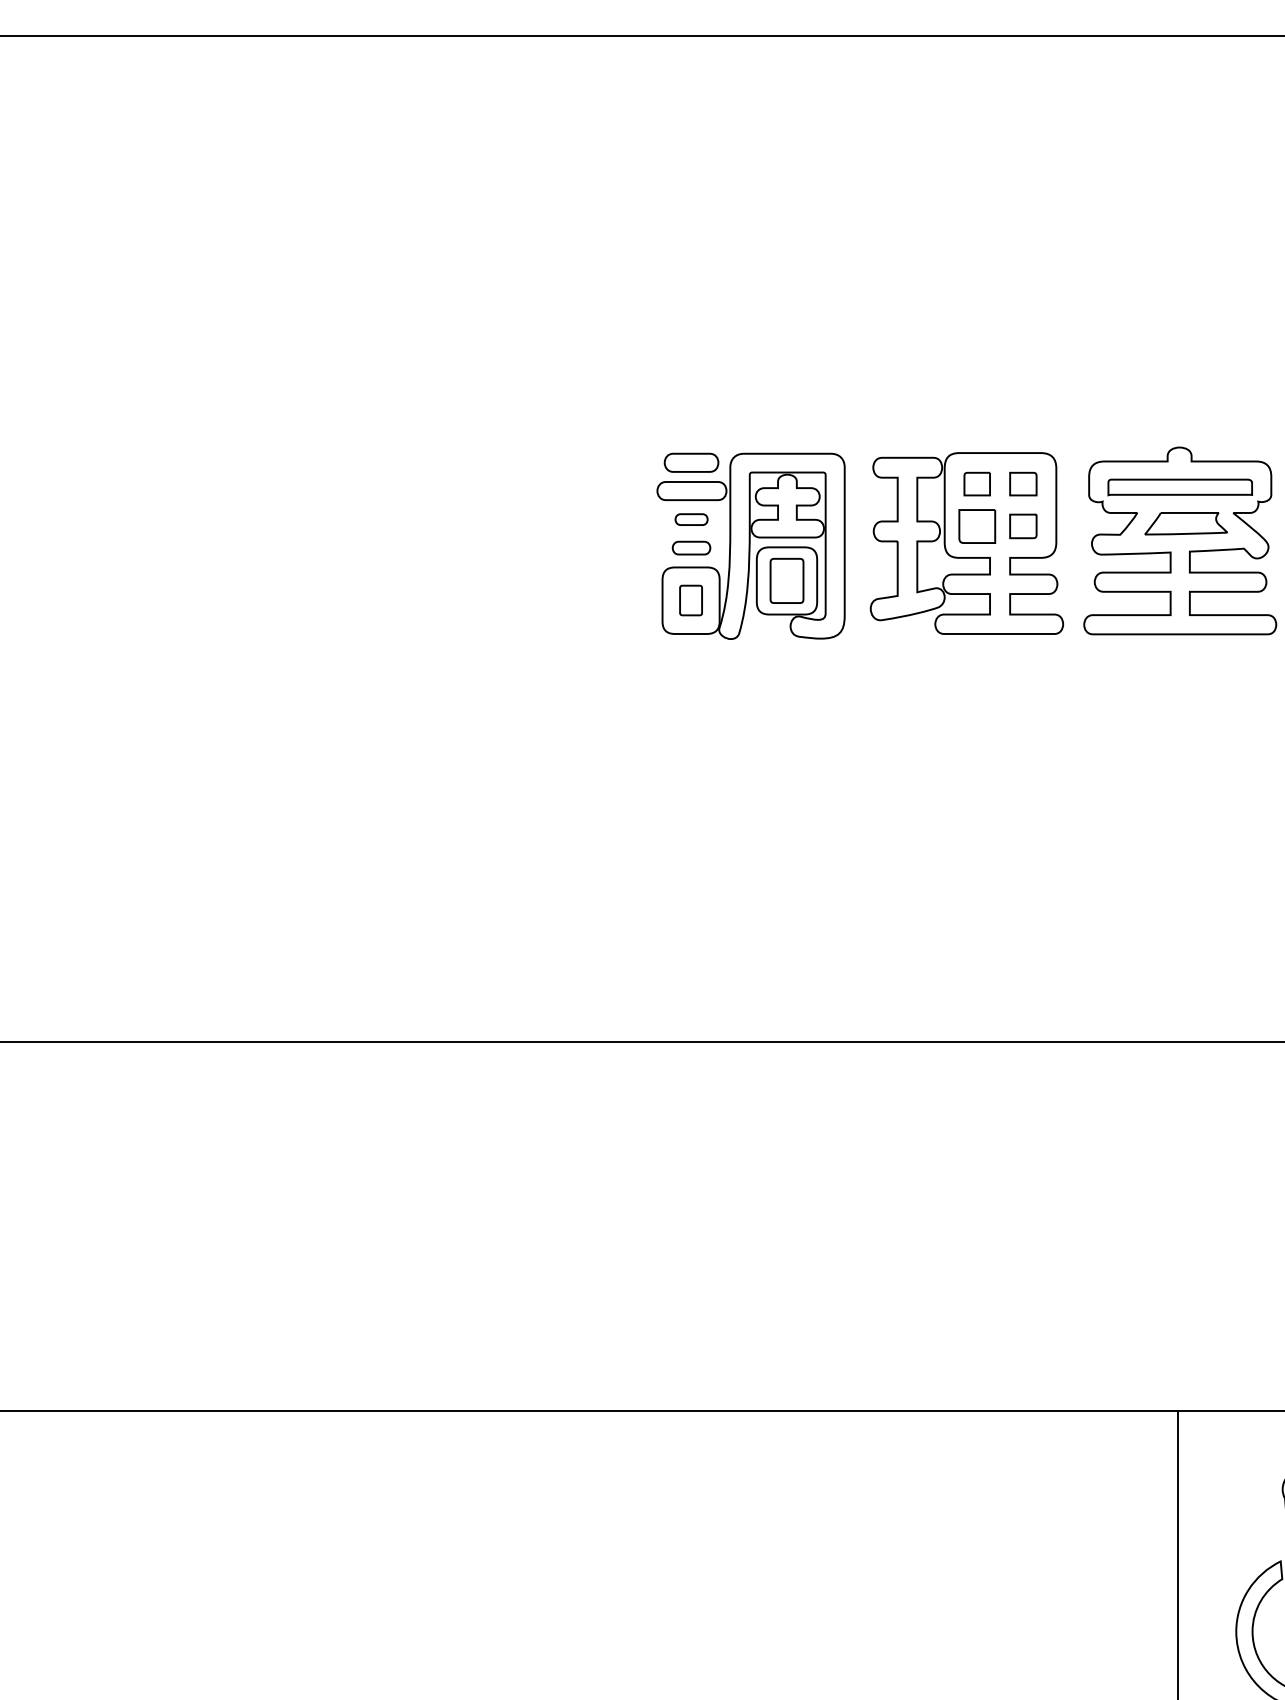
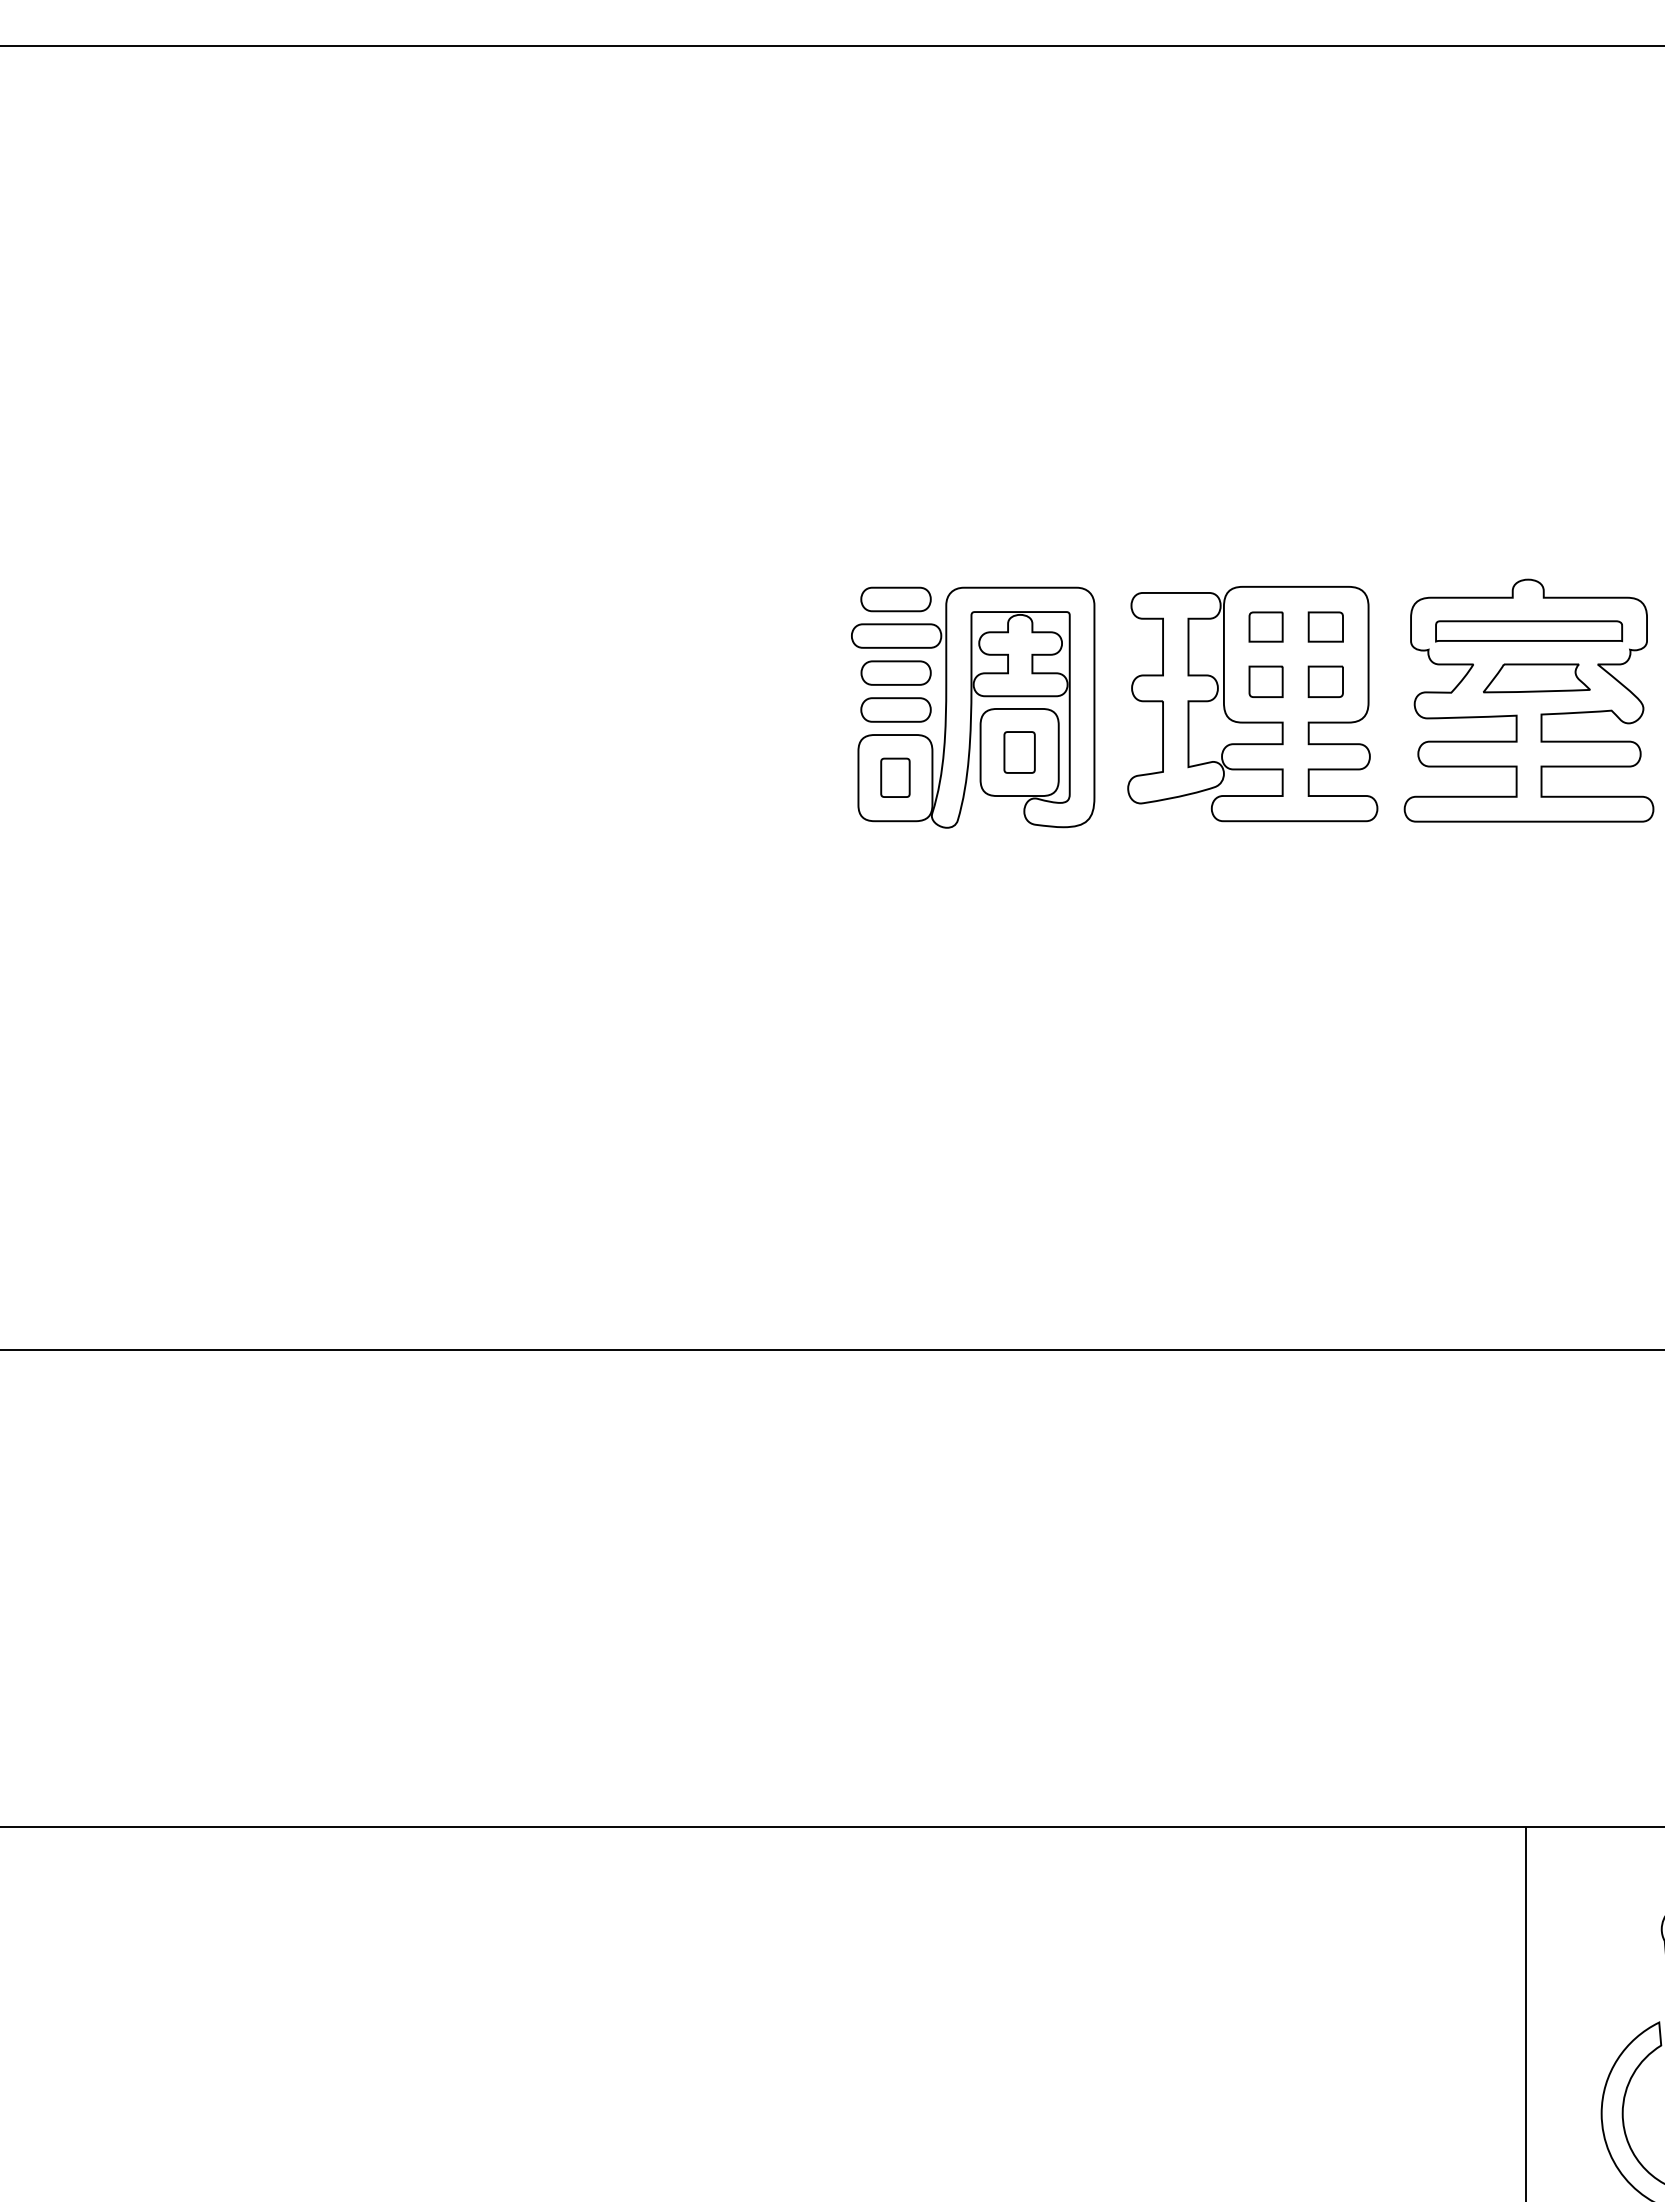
part: (691, 519) -> (895, 672), size x1.67
part: (976, 526) -> (1265, 681), size x0.71
part: (691, 547) -> (895, 709), size x1.43
part: (786, 580) -> (1019, 752), size x0.71

